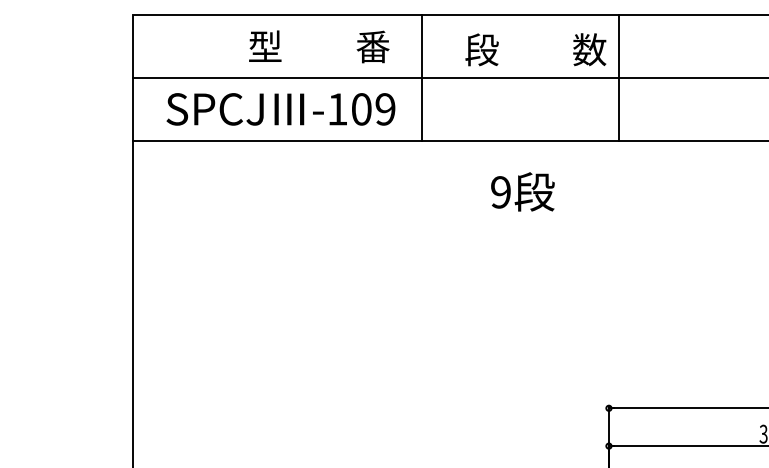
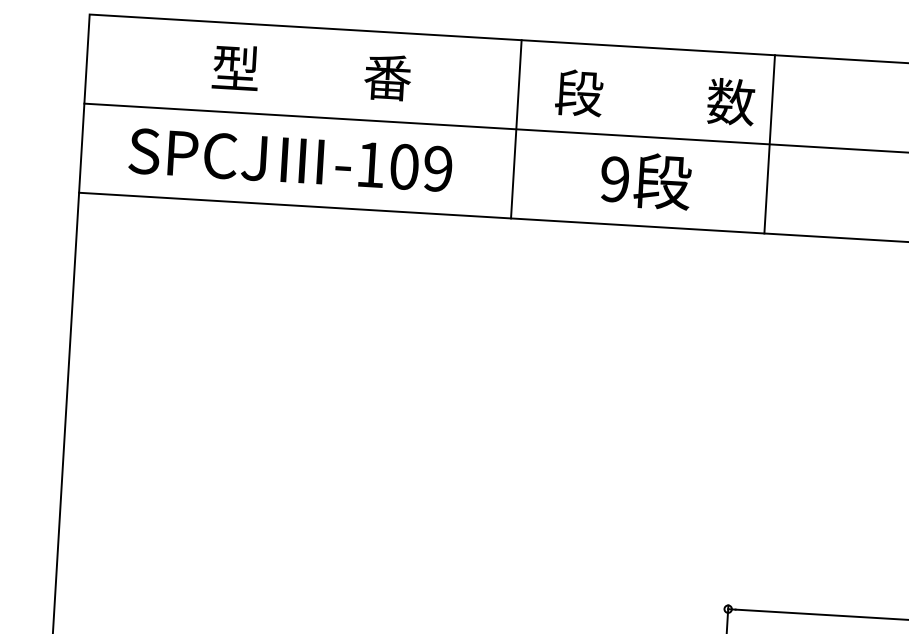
text: (319, 46) -> (312, 72), moved
line: (422, 77) -> (516, 128), moved
text: (522, 191) -> (645, 179), moved

